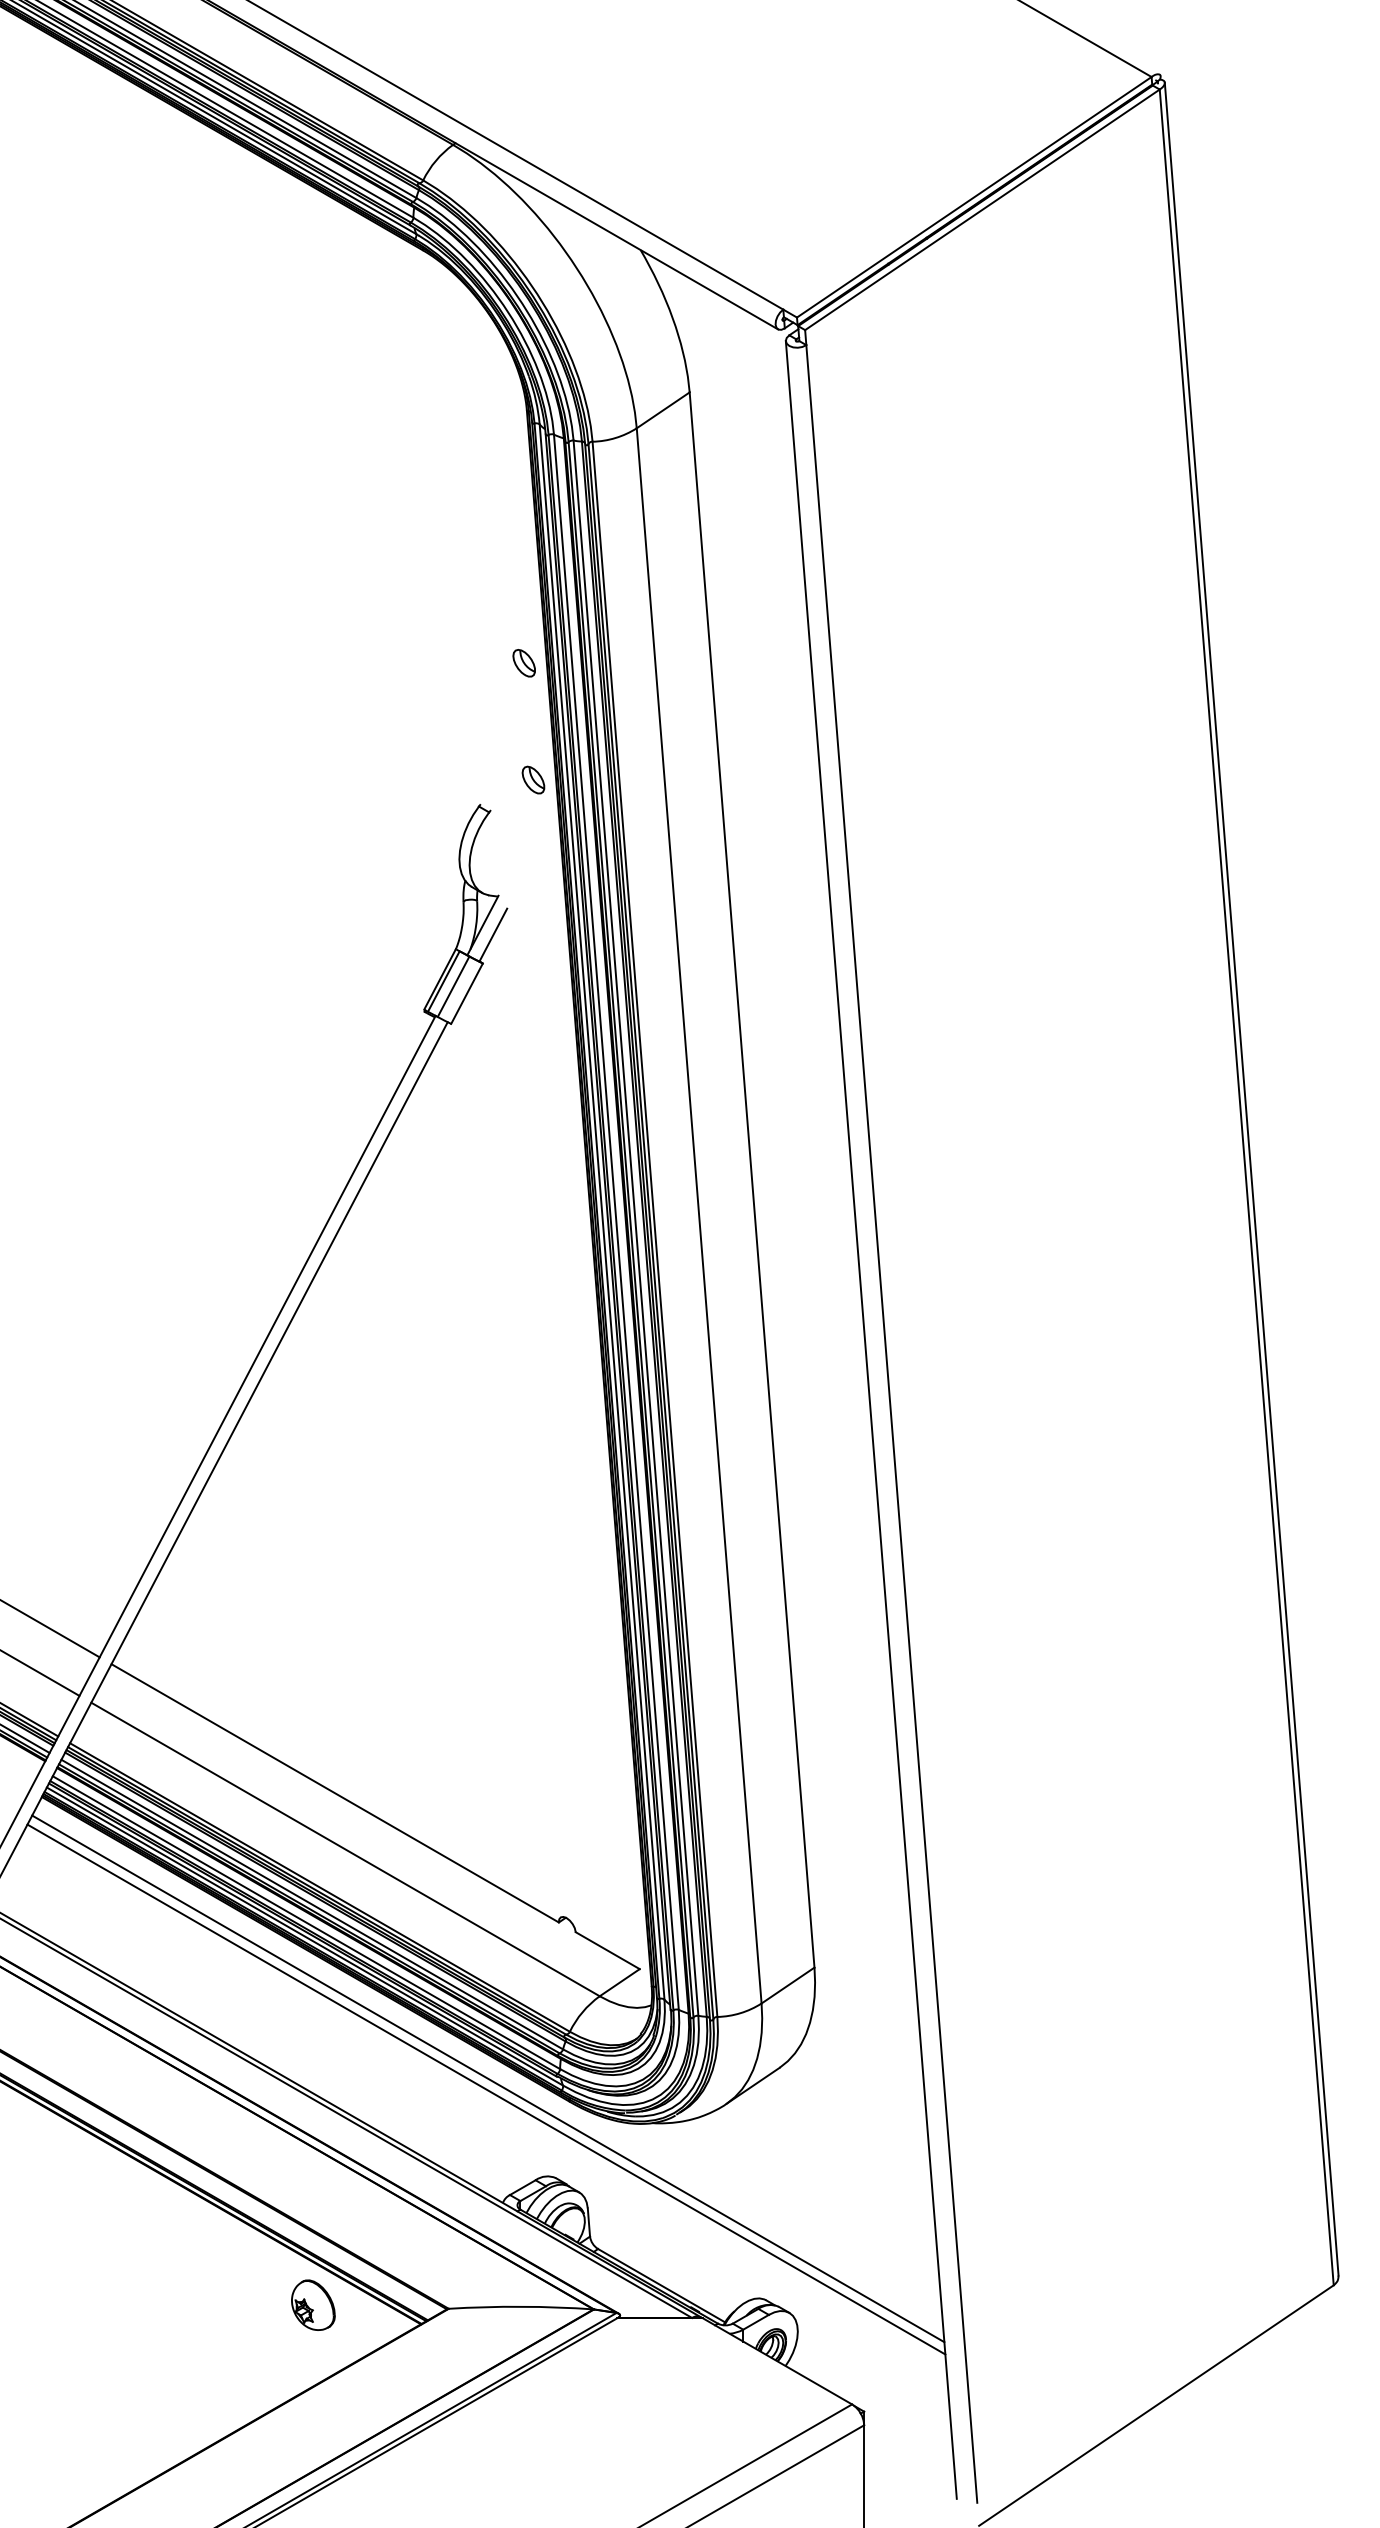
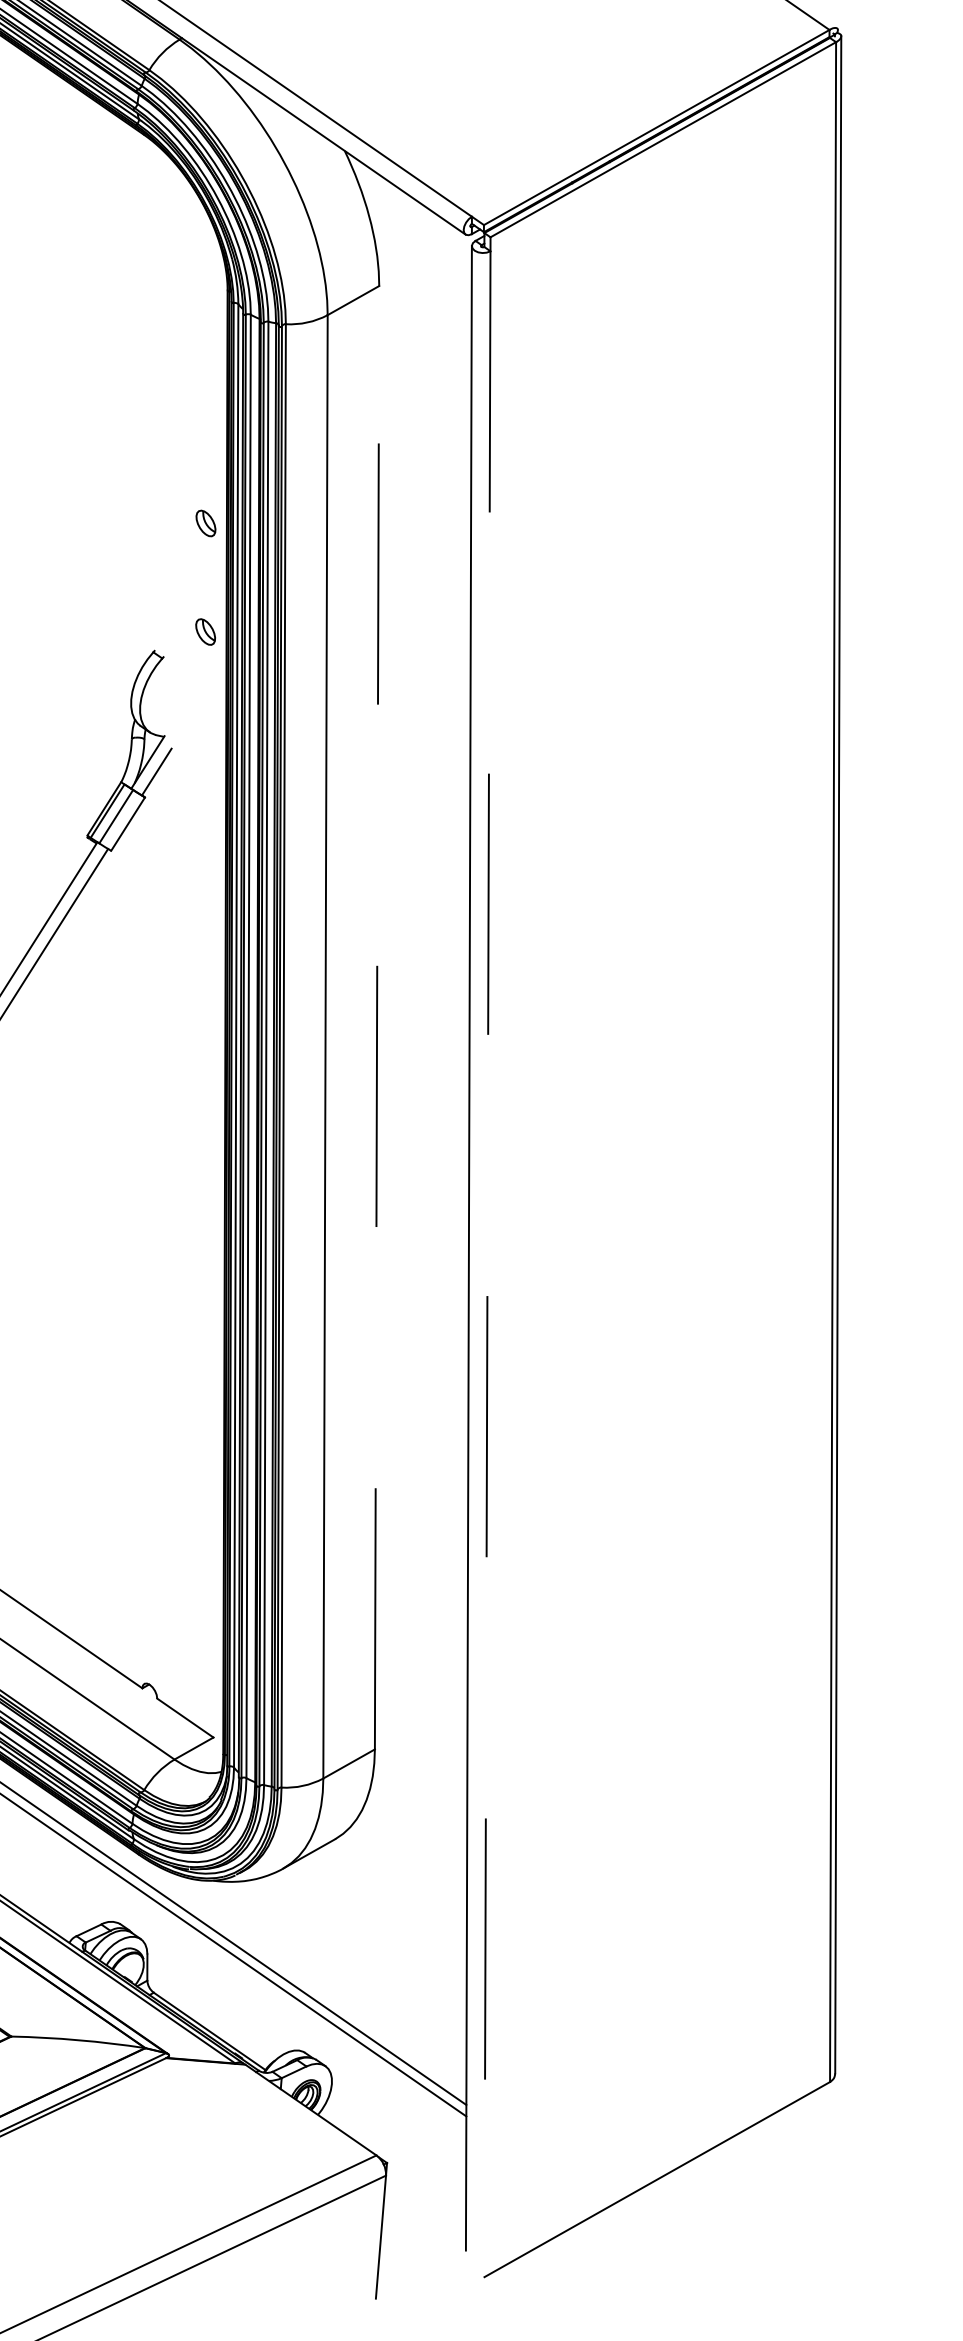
line: (752, 1179) -> (377, 1017), solid -> dashed
line: (891, 1424) -> (487, 1253), solid -> dashed

